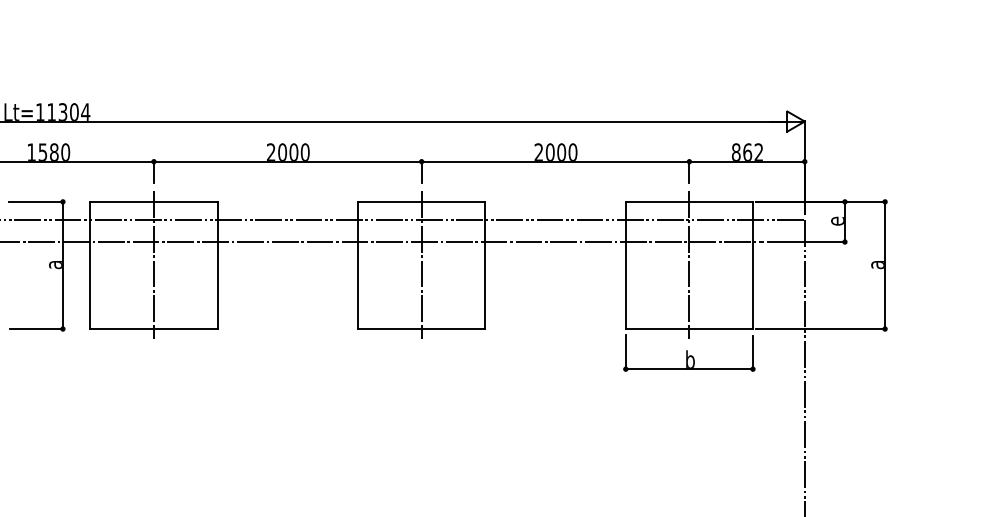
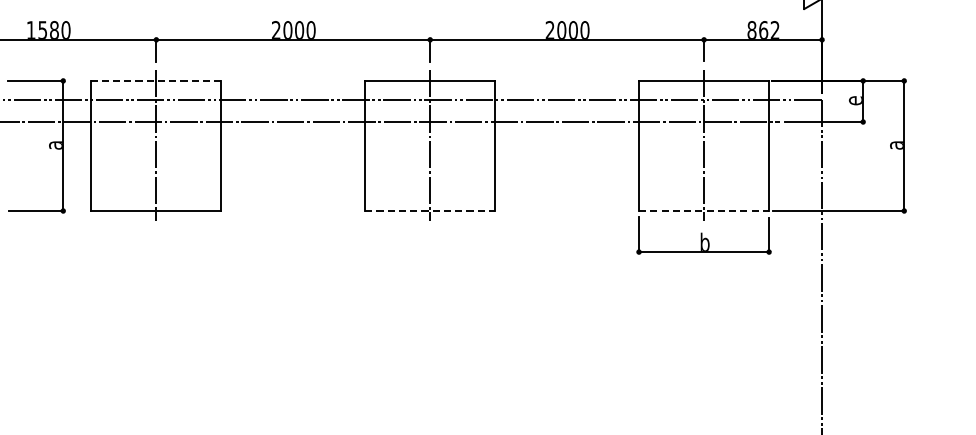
line: (153, 201) -> (155, 80), solid -> dashed
line: (421, 329) -> (430, 211), solid -> dashed
line: (689, 329) -> (704, 211), solid -> dashed

